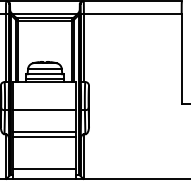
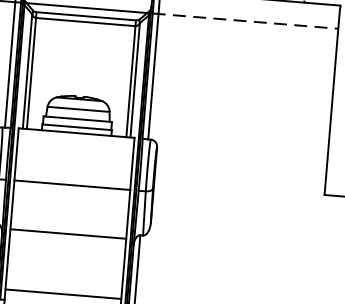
line: (131, 13) -> (246, 20), solid -> dashed
line: (44, 132) -> (68, 226), removed

